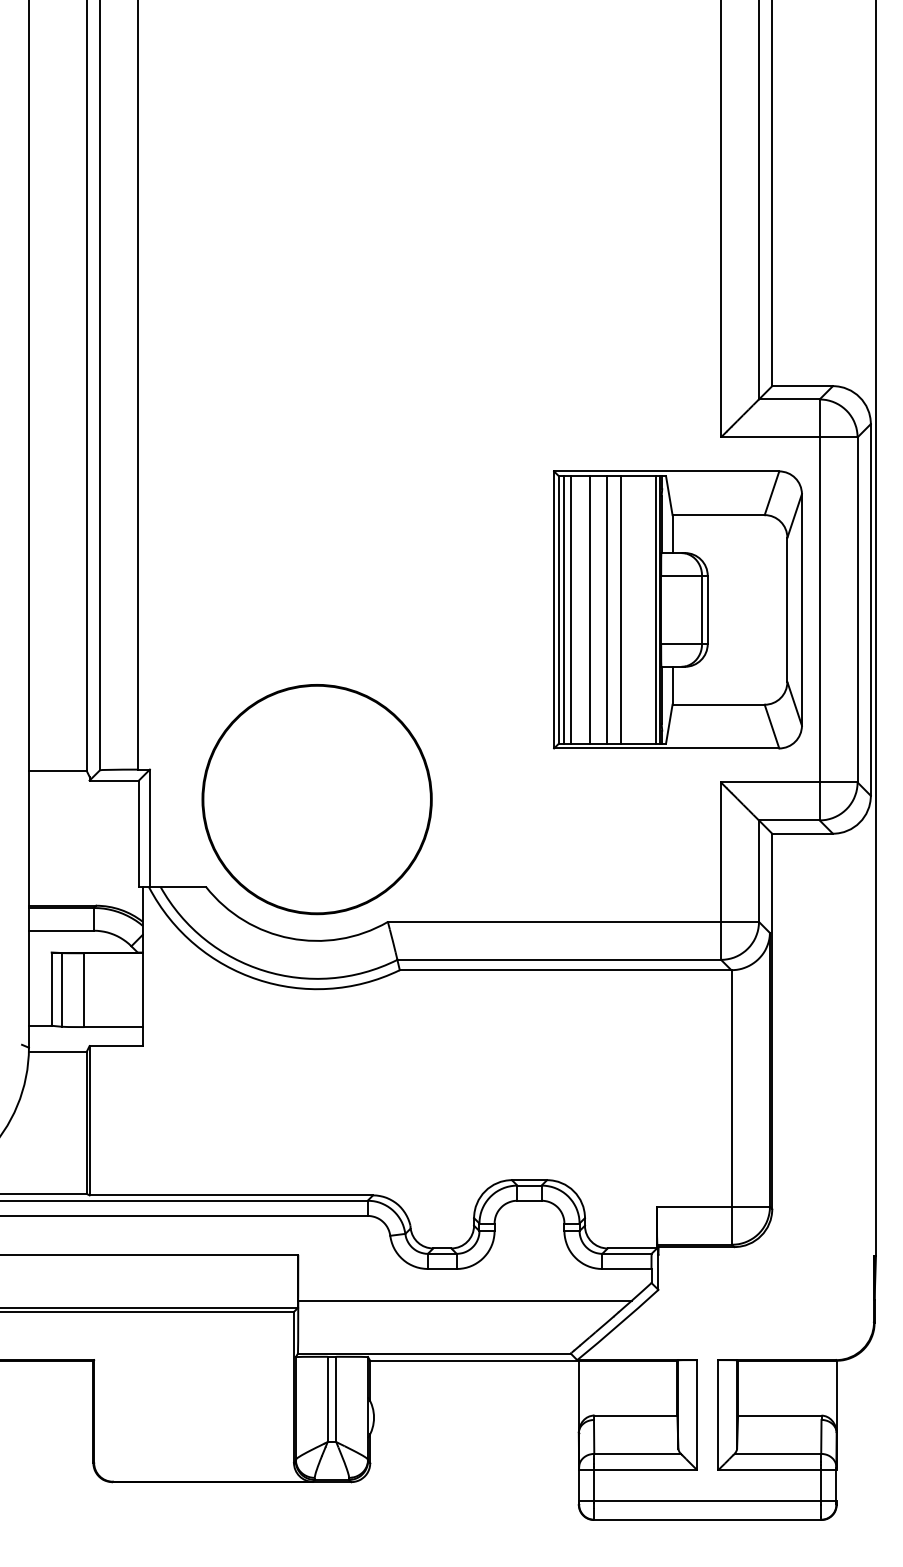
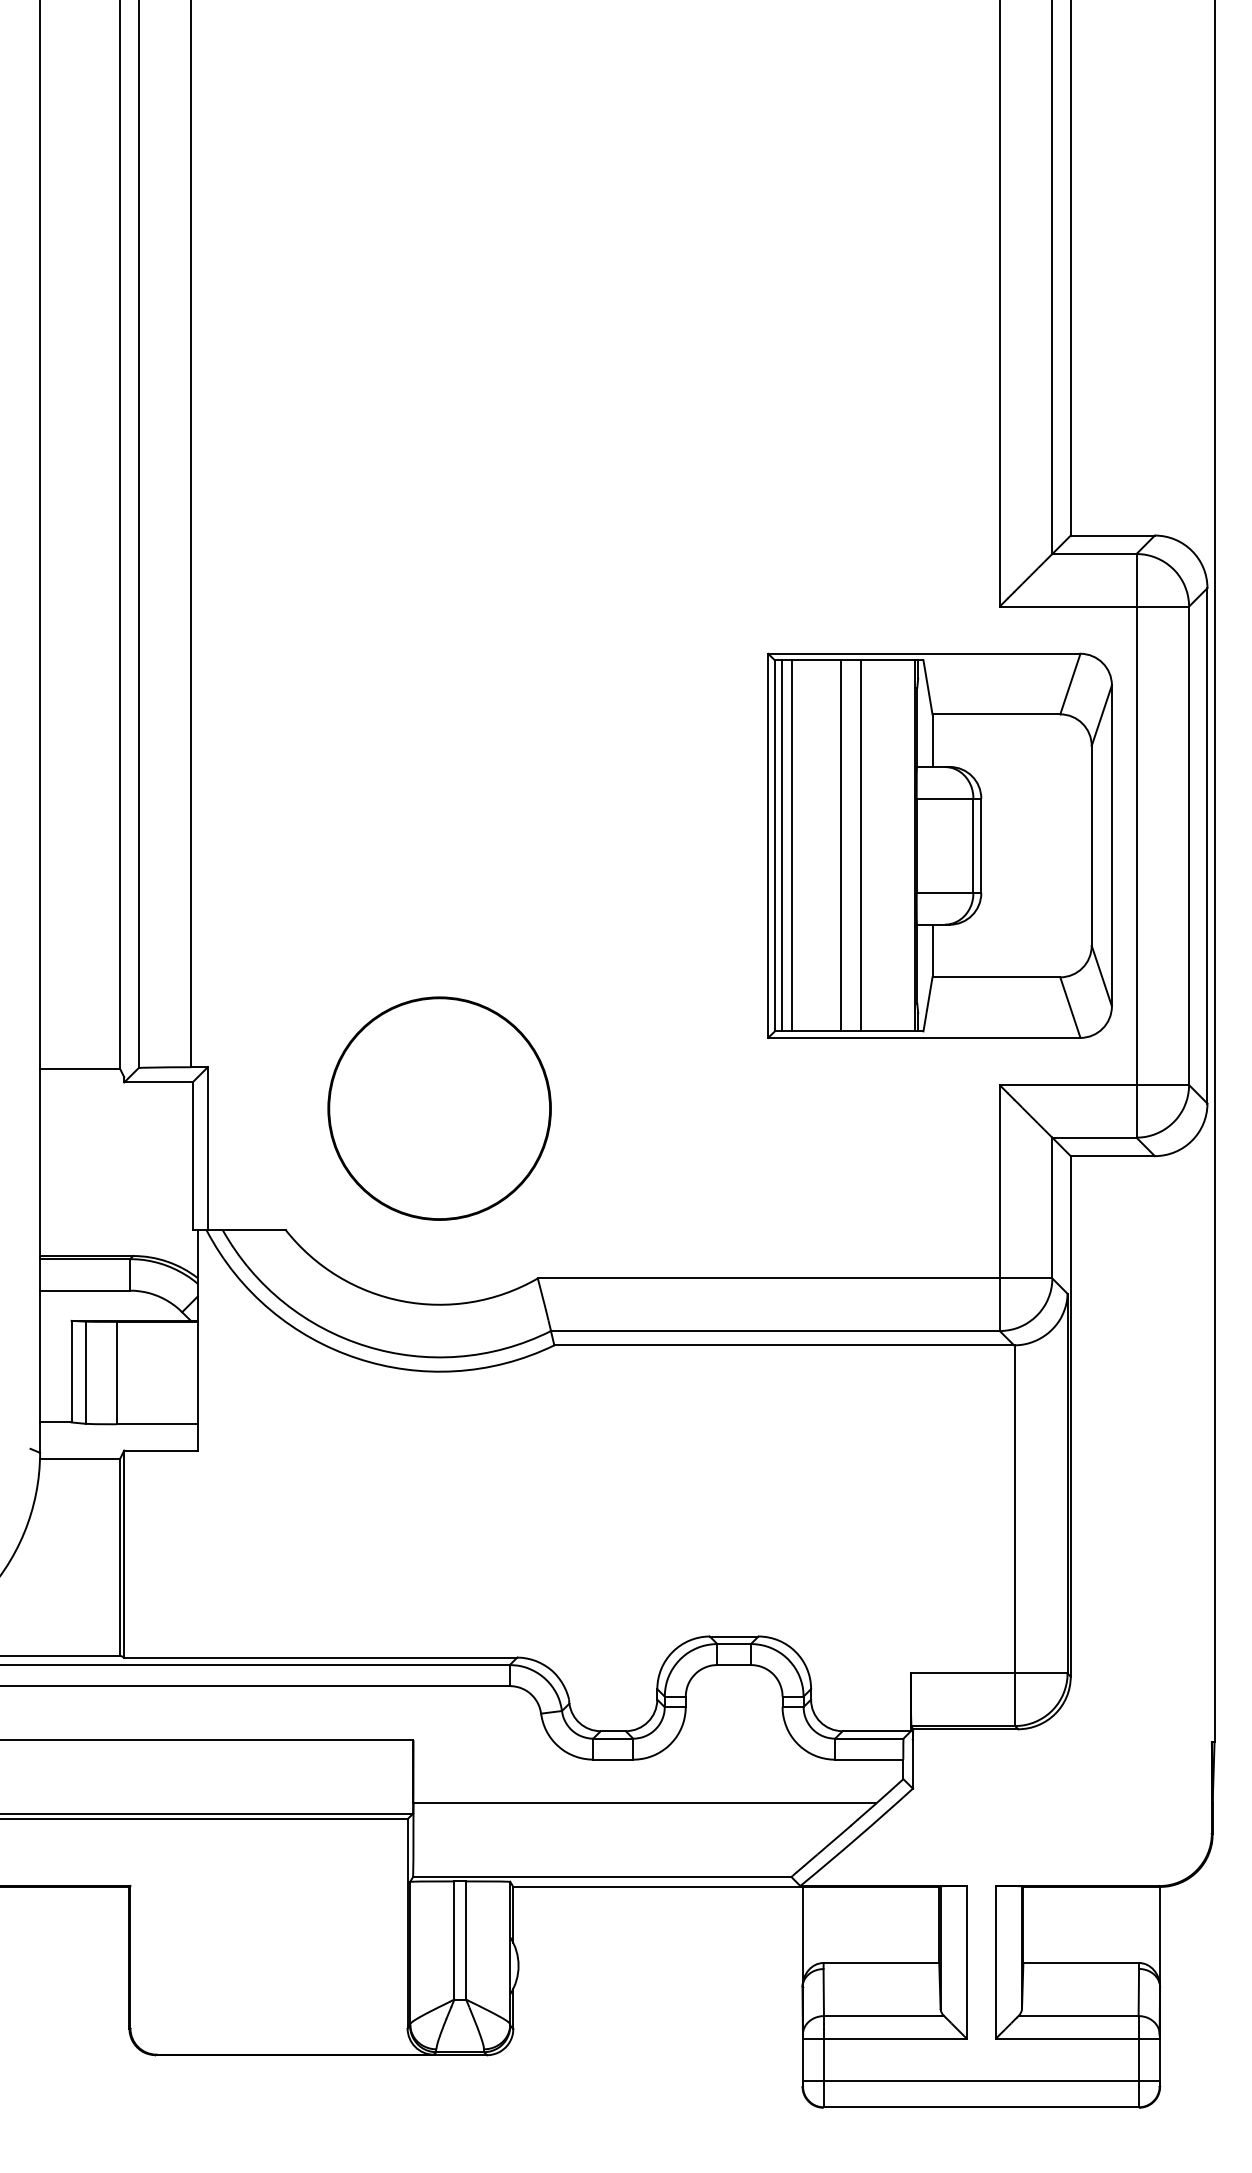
line: (589, 609) -> (817, 845), removed
line: (655, 609) -> (909, 845), removed
part: (316, 799) -> (439, 1108), size x0.7

